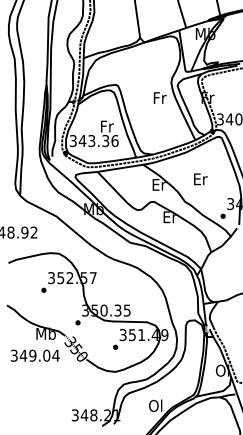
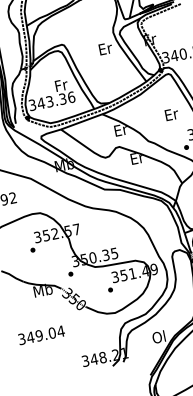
text: (160, 97) -> (105, 48), Fr -> Er
text: (200, 179) -> (171, 114), moved
text: (34, 355) -> (40, 335), moved

